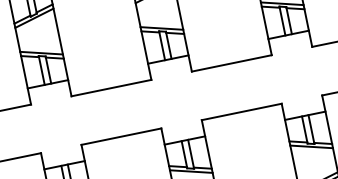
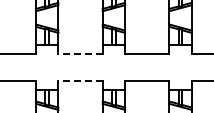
line: (111, 87) -> (80, 53), solid -> dashed
line: (121, 136) -> (80, 80), solid -> dashed

